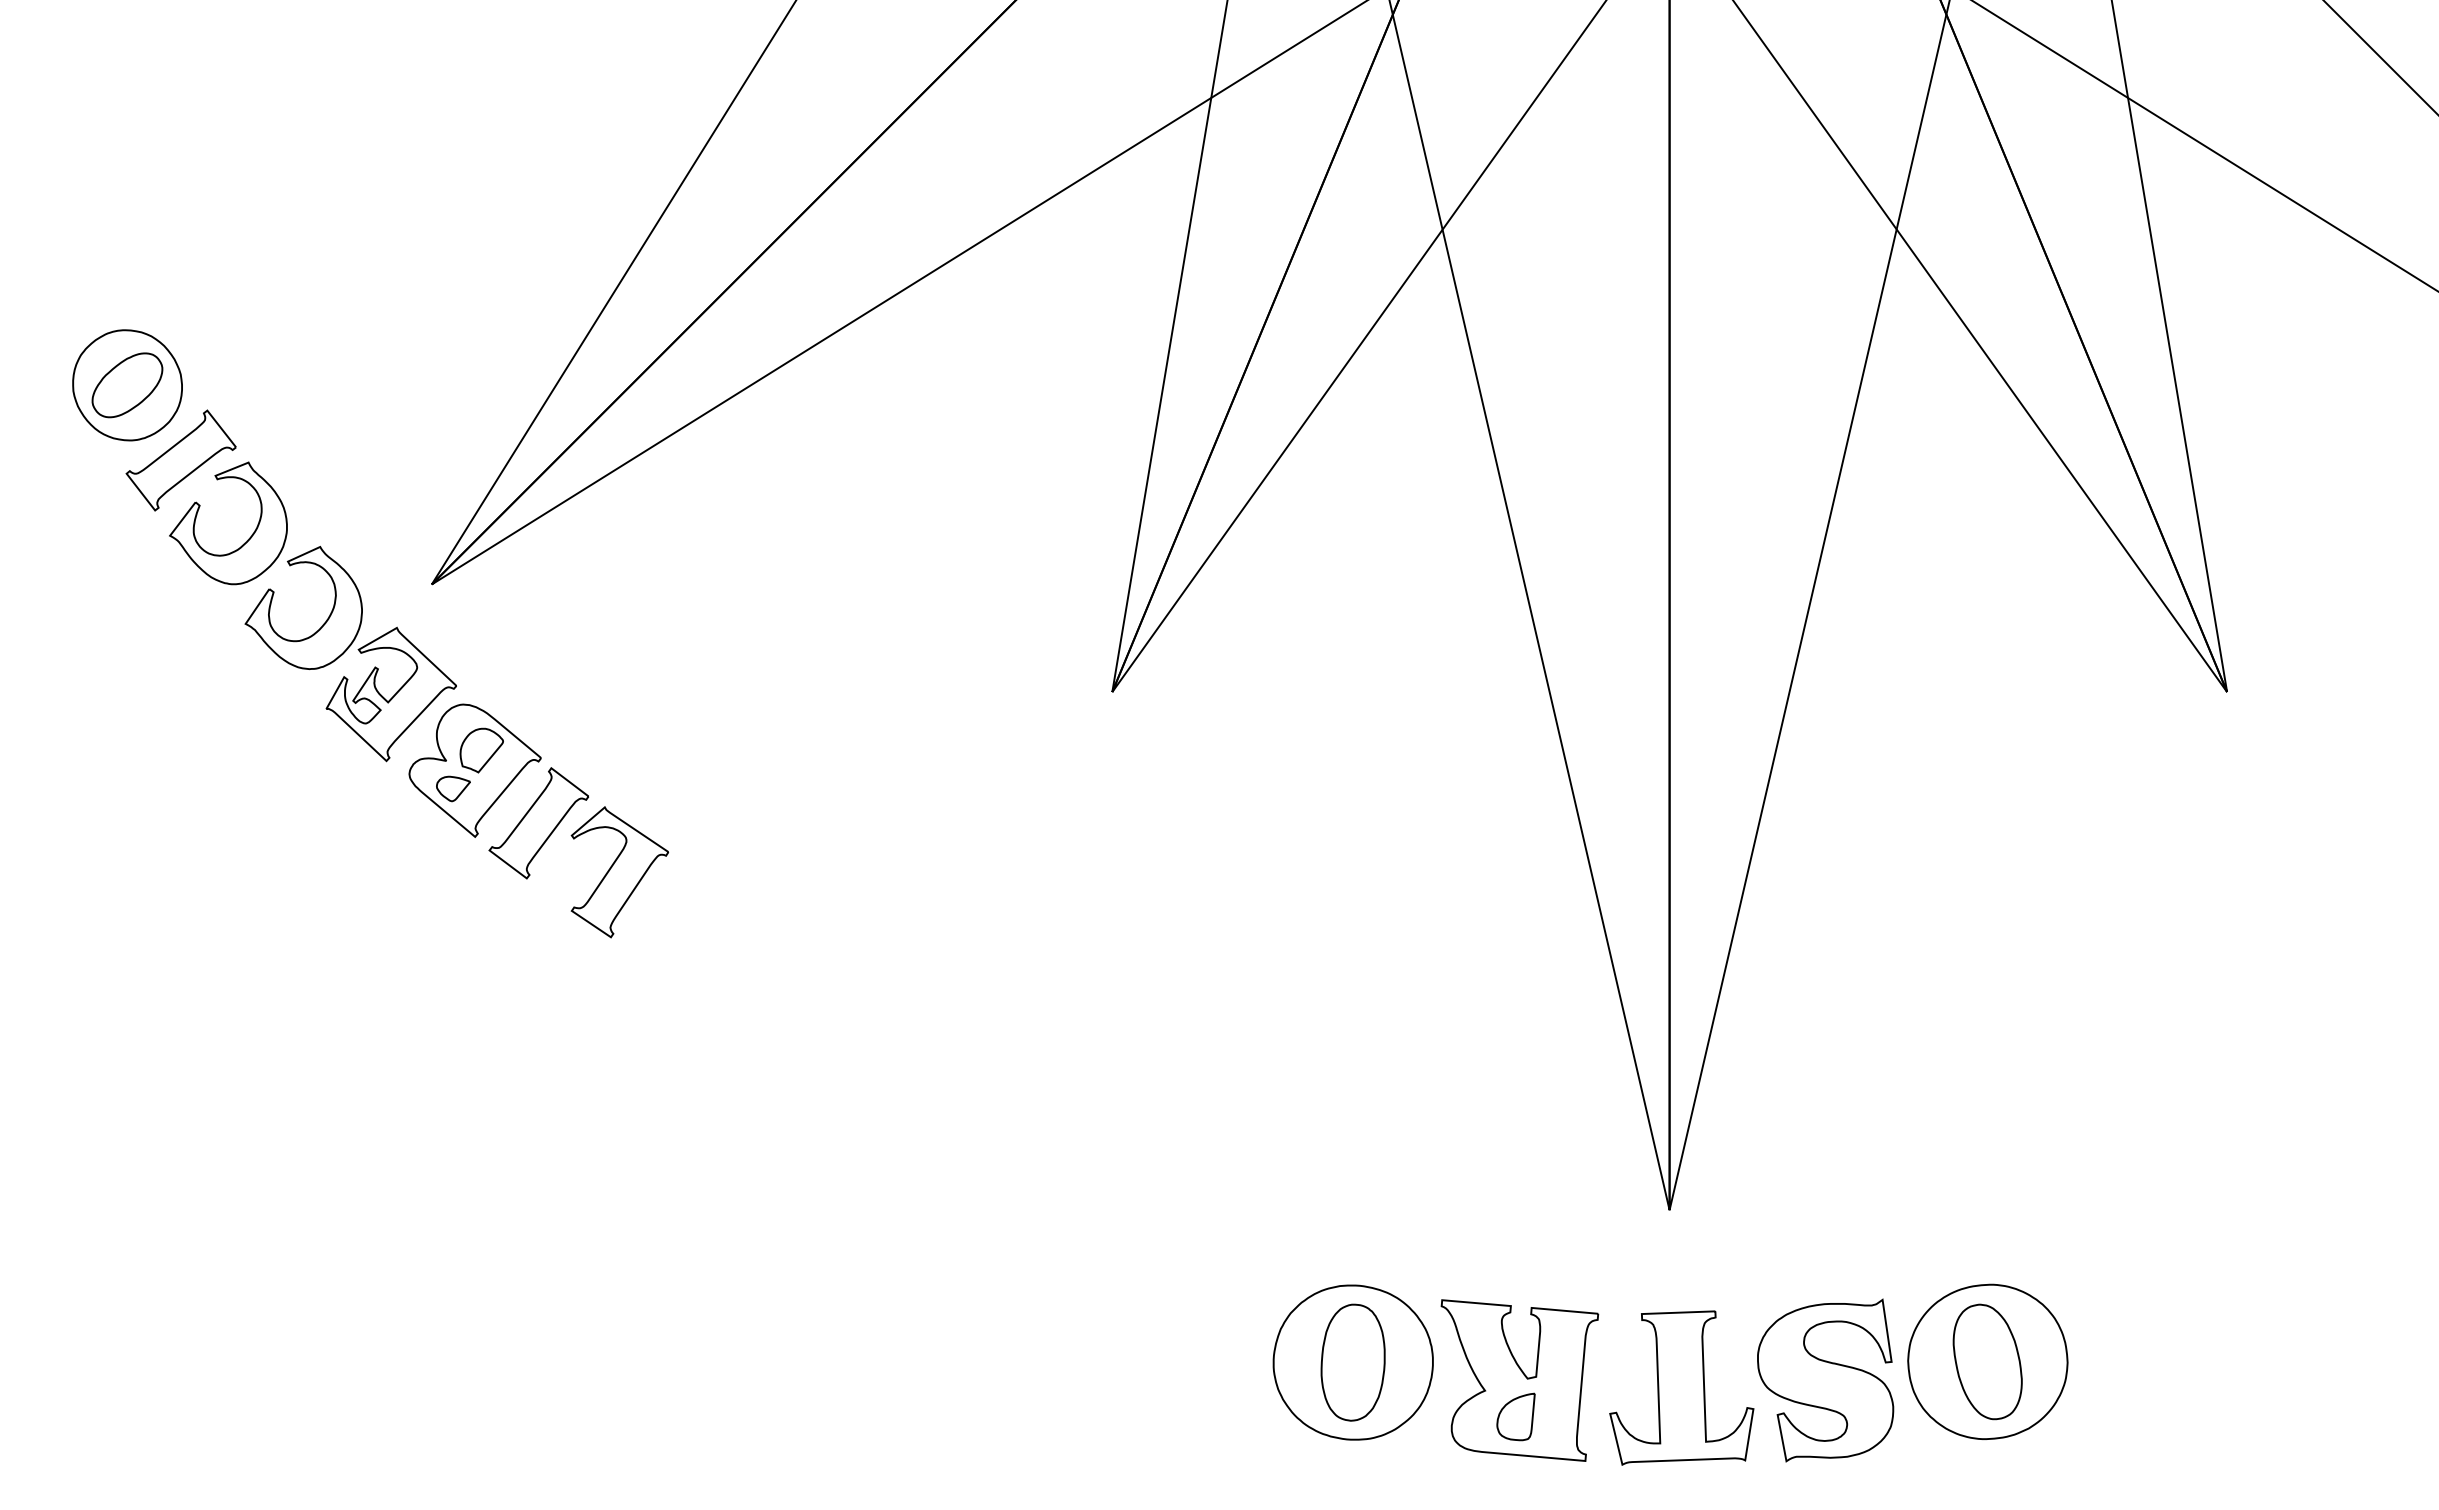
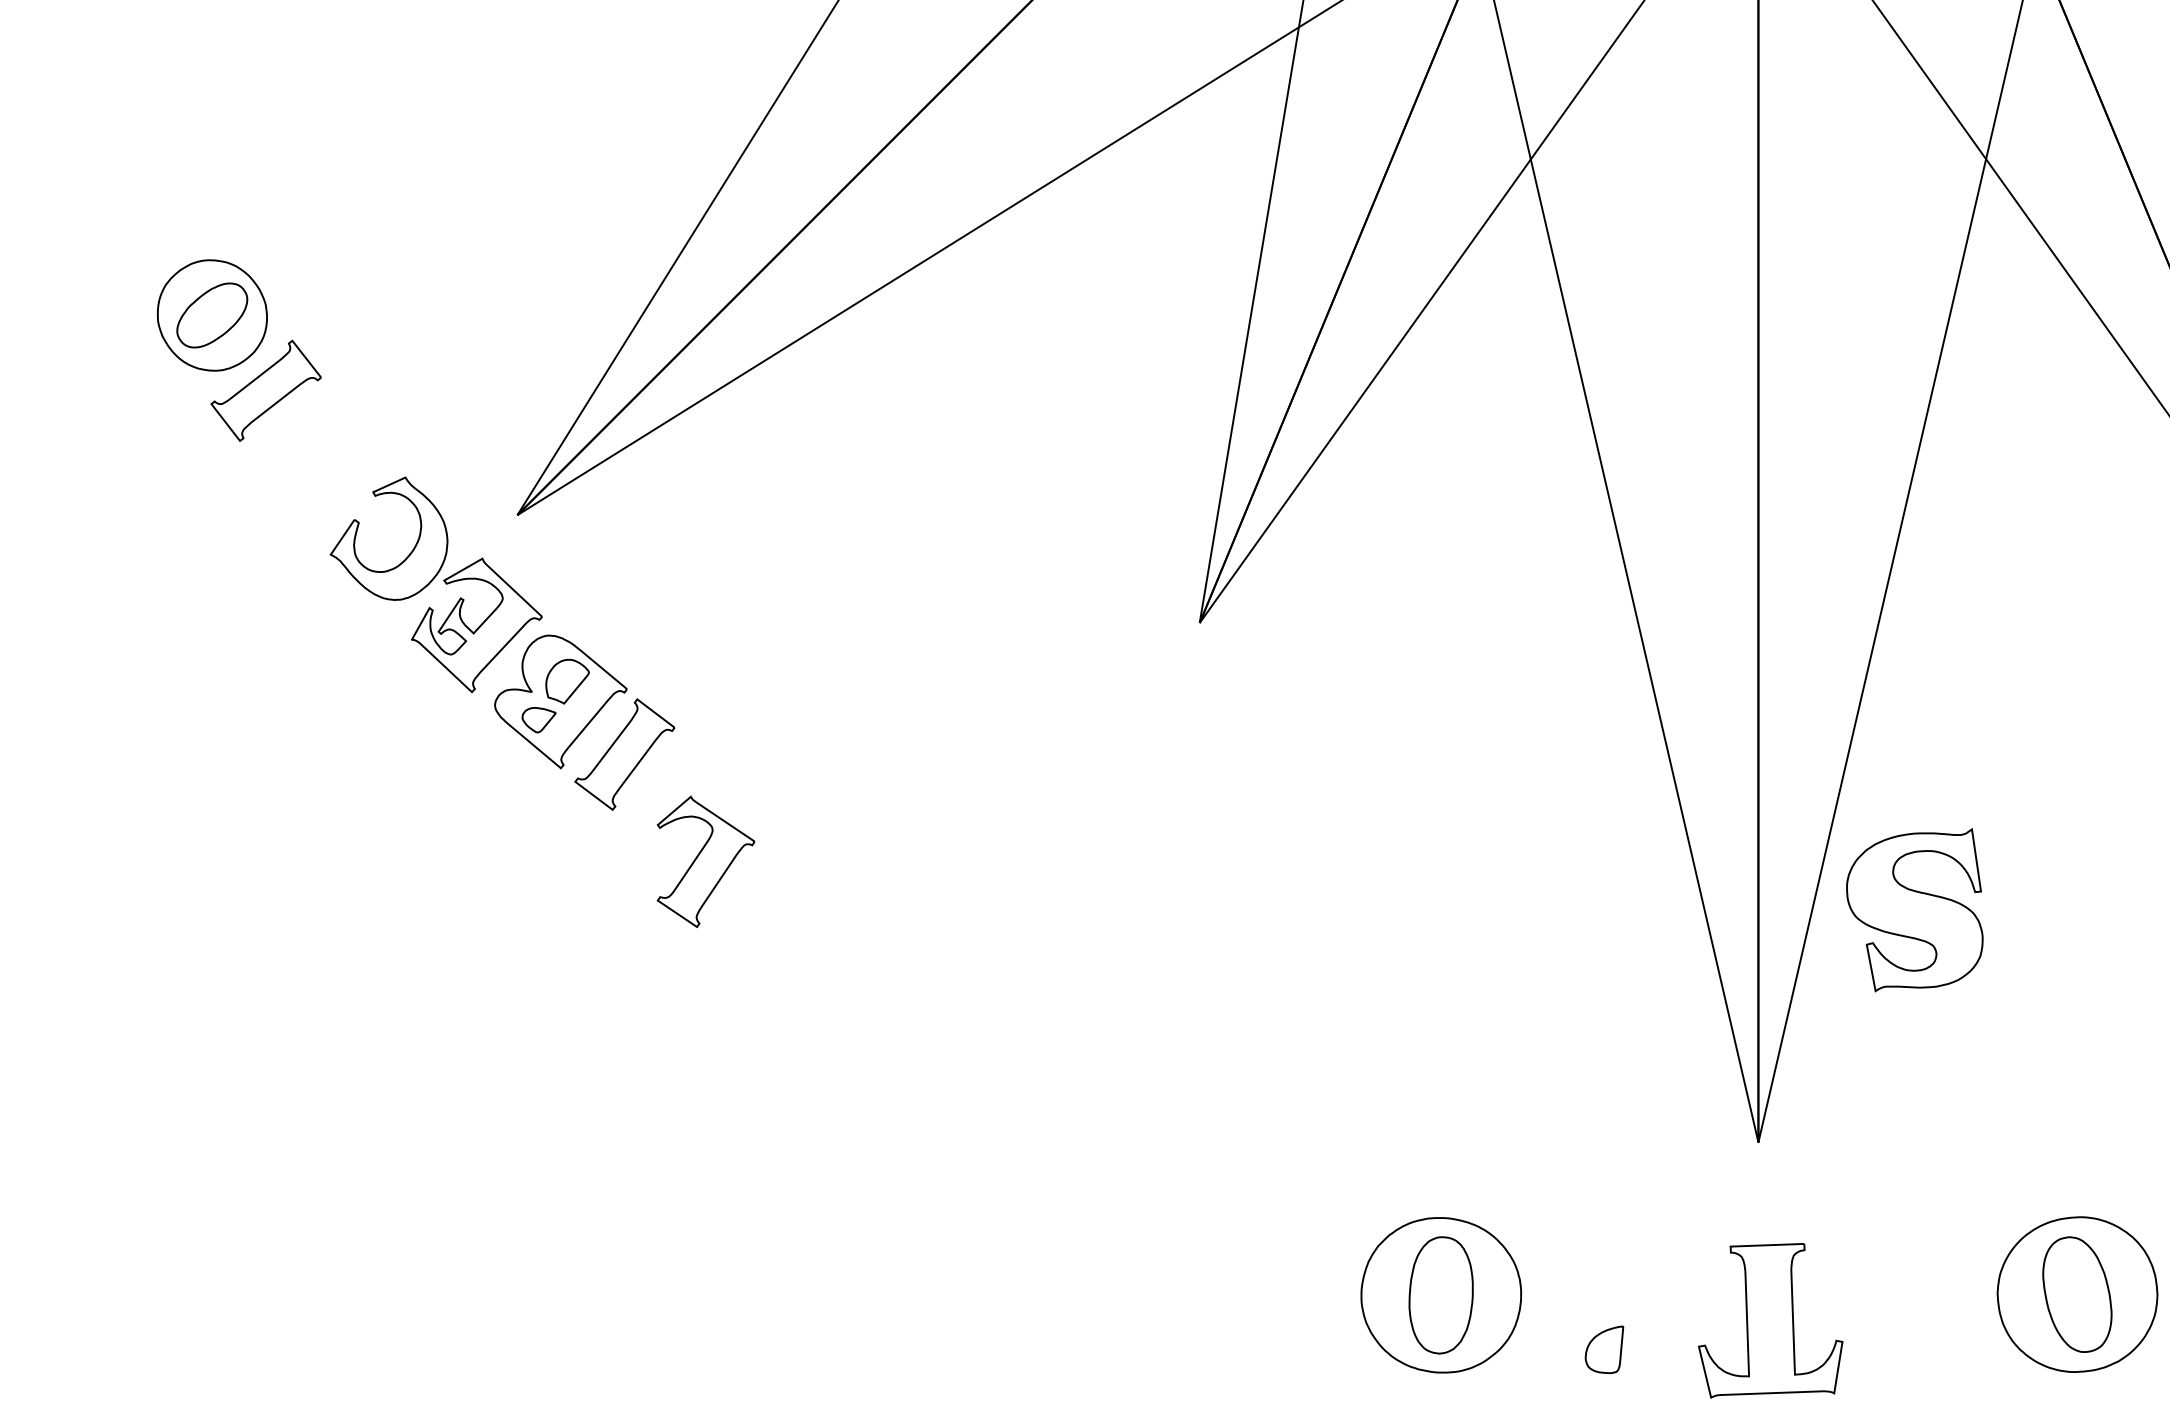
part: (247, 539) -> (332, 470), removed
part: (619, 872) -> (705, 862), moved
part: (1519, 1380) -> (1607, 1313), removed
part: (1825, 1380) -> (1914, 910), moved

